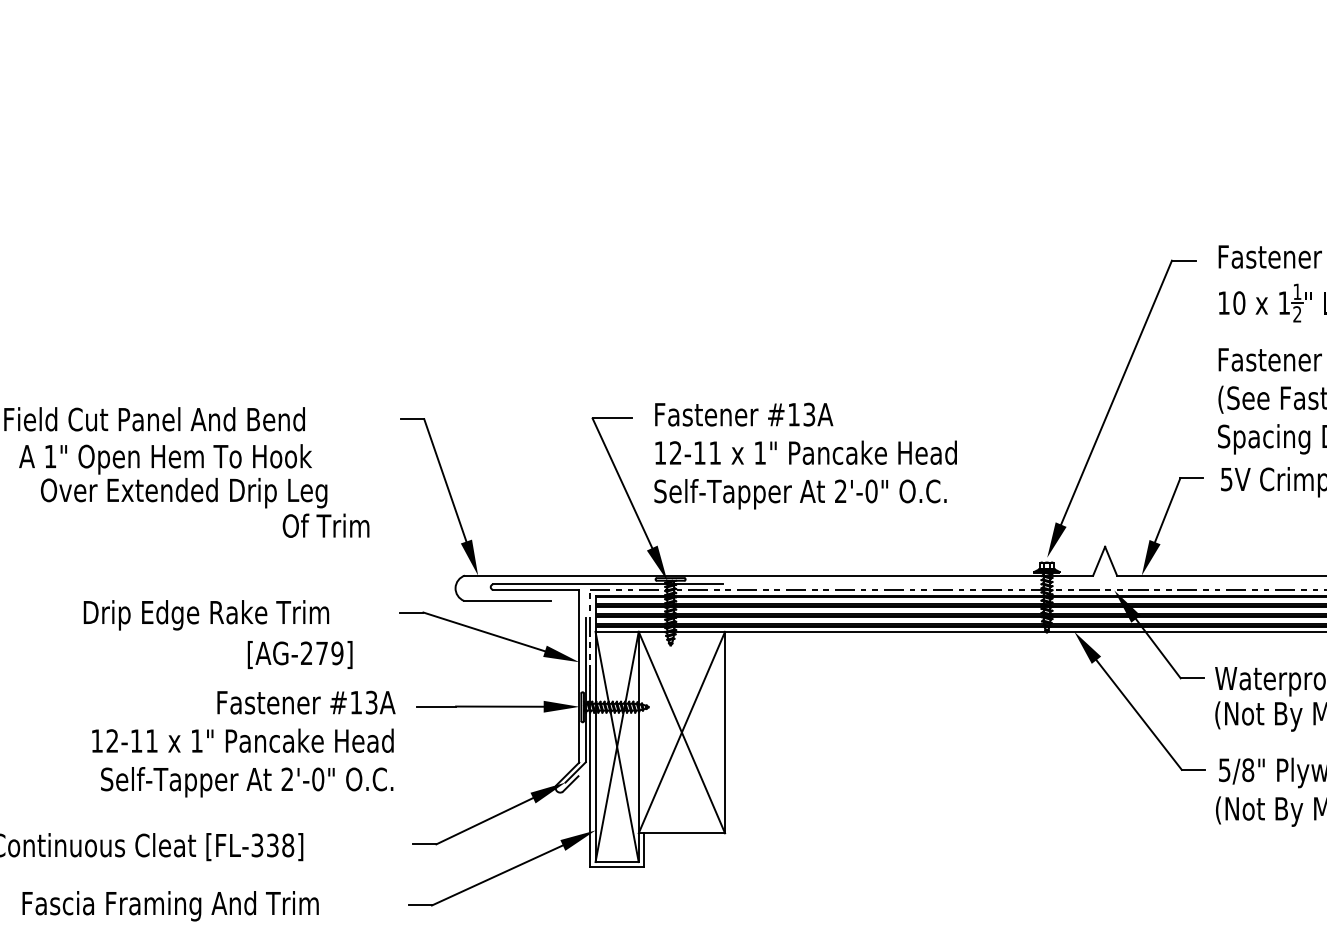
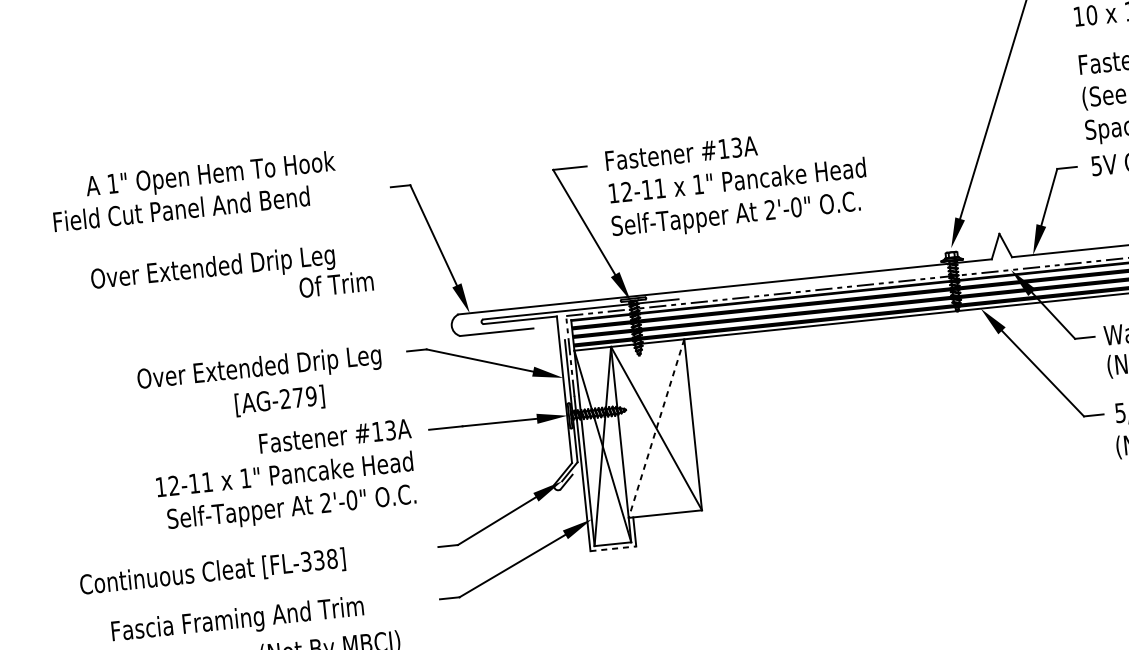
text: (165, 459) -> (210, 176), moved
text: (225, 615) -> (258, 369), Drip Edge Rake Trim -> Over Extended Drip Leg
text: (299, 654) -> (279, 400), moved
line: (681, 732) -> (656, 428), solid -> dashed
line: (617, 867) -> (613, 548), solid -> dashed

